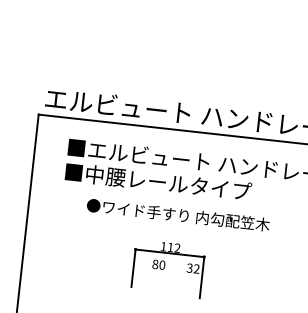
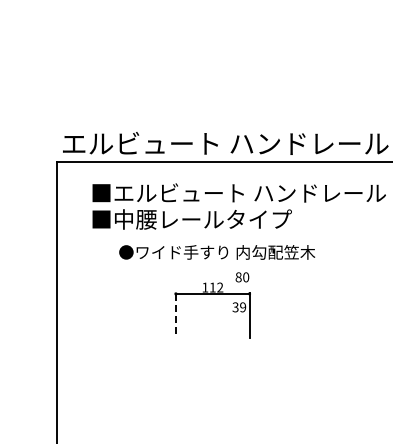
text: (158, 264) -> (242, 277), moved
line: (133, 267) -> (175, 313), solid -> dashed
text: (197, 269) -> (243, 307), 32 -> 39

